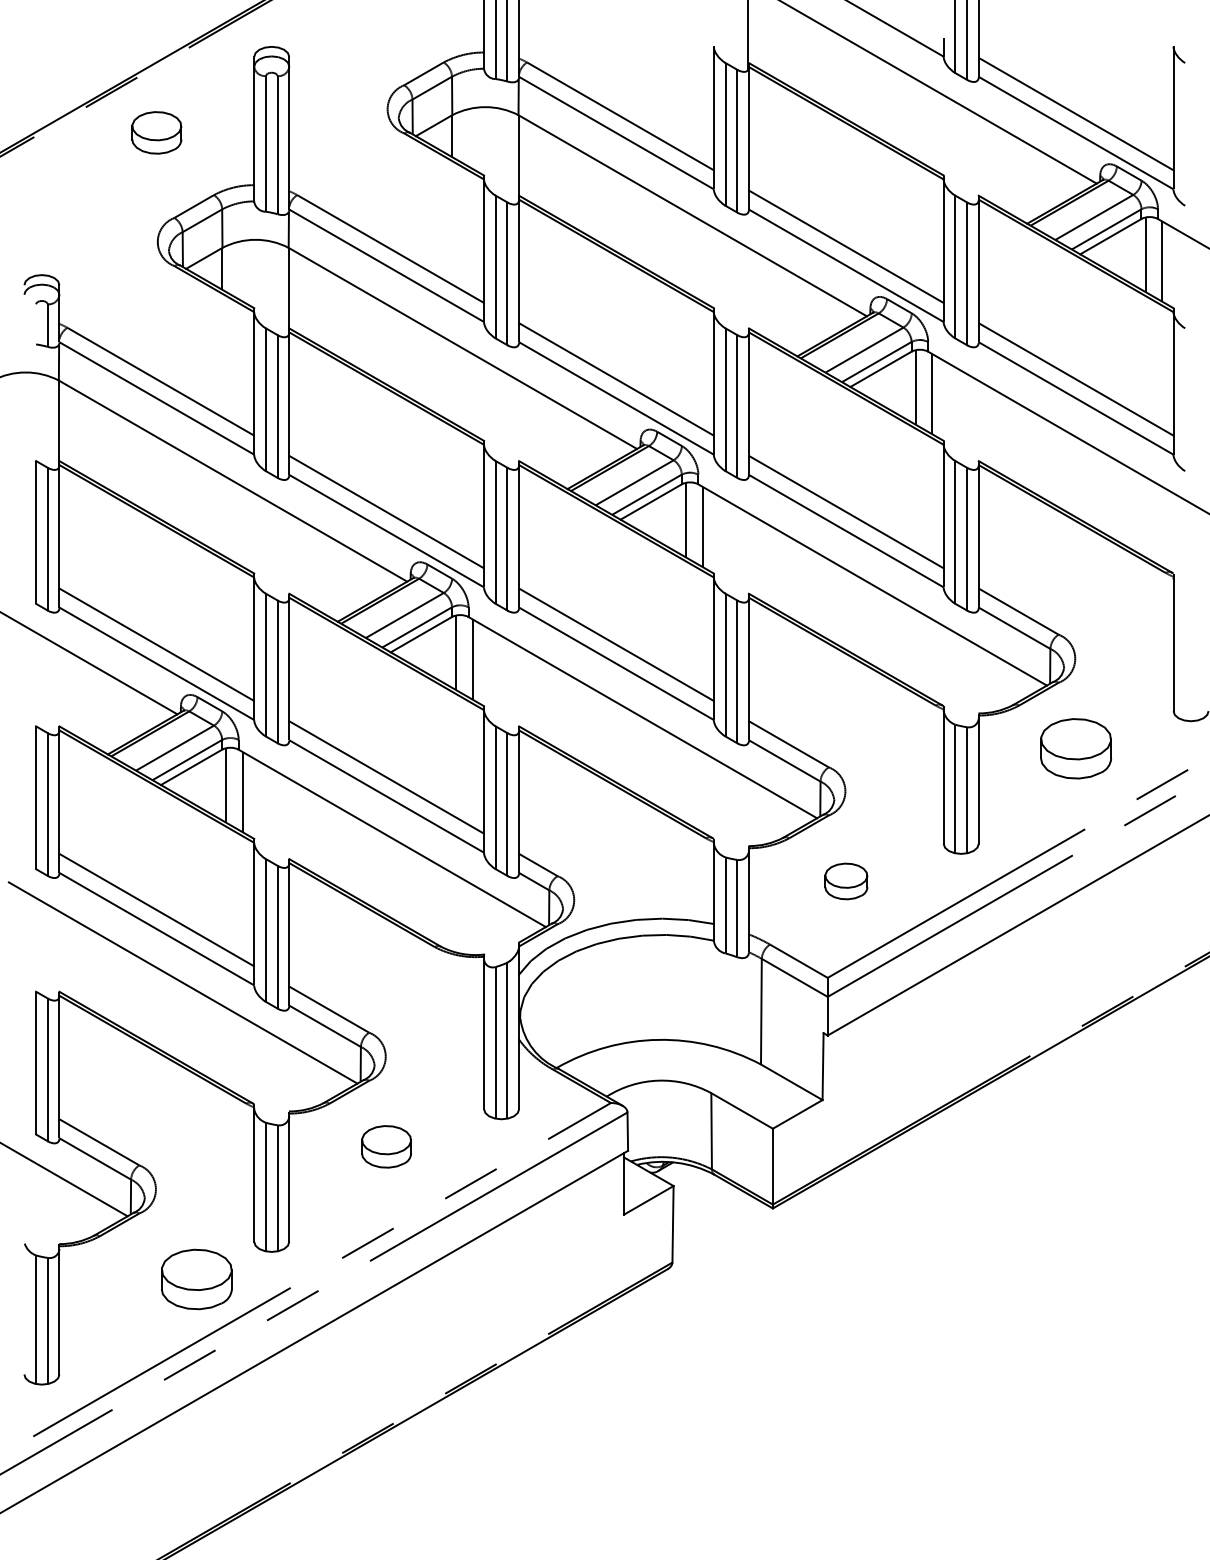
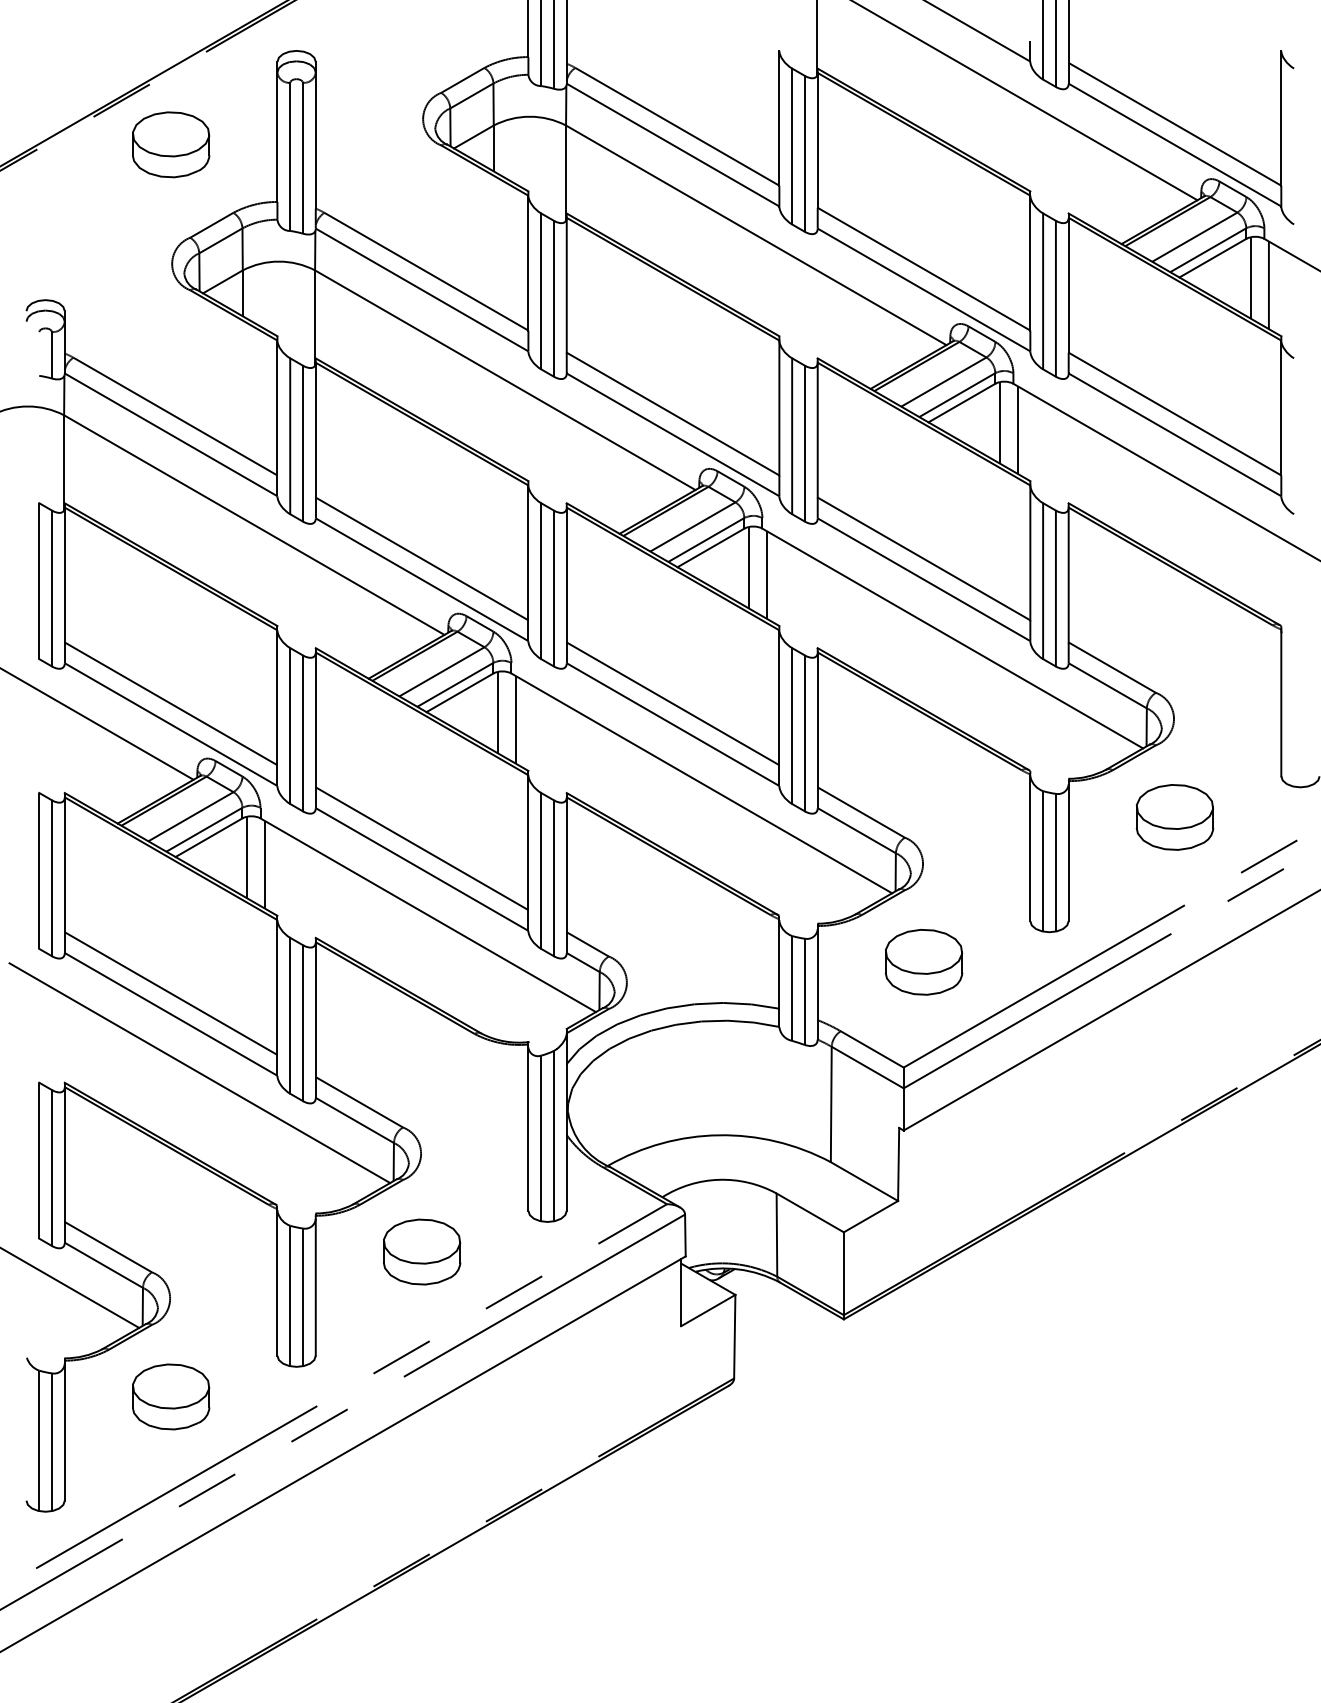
part: (156, 132) -> (170, 144), size x1.43
part: (846, 881) -> (924, 962), size x1.67
part: (386, 1146) -> (421, 1251), size x1.43
part: (196, 1279) -> (170, 1396), moved

